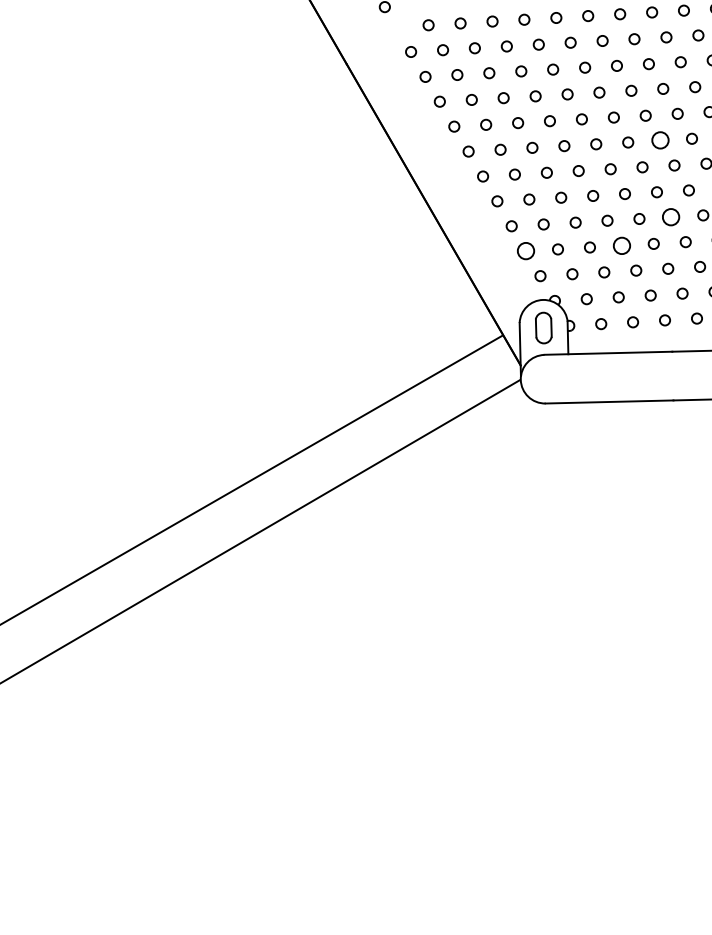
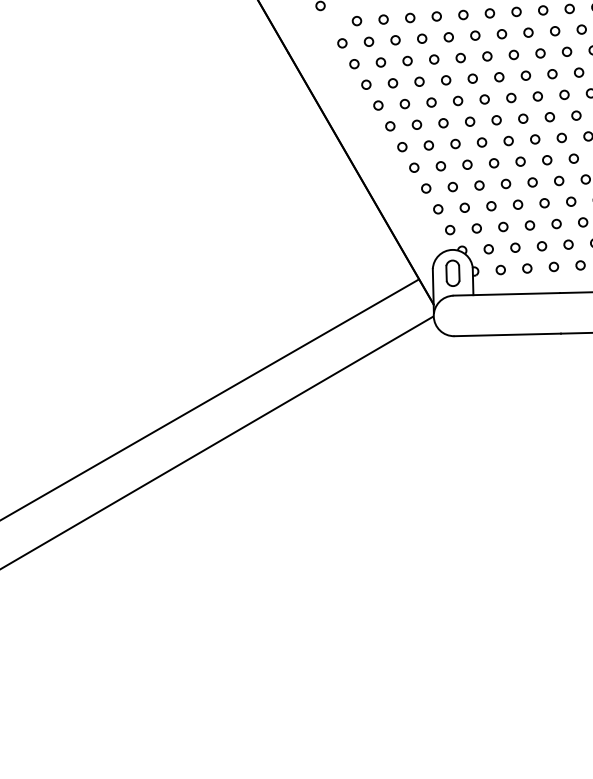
circle: (659, 140) -> (549, 117), size x0.62
circle: (671, 216) -> (559, 180), size x0.62
circle: (621, 245) -> (517, 204), size x0.62
circle: (526, 251) -> (438, 209), size x0.62

